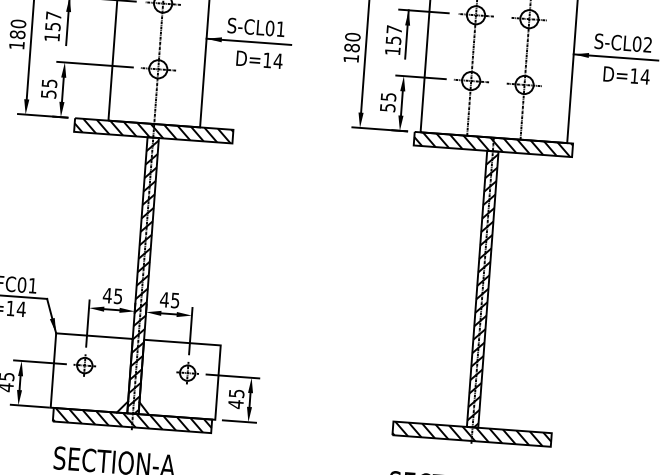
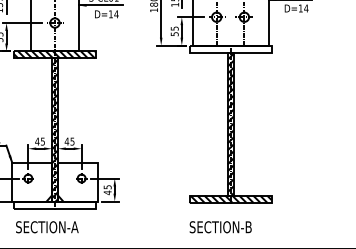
hatch: (493, 143) -> (230, 48), removed
hatch: (131, 419) -> (54, 204), removed

